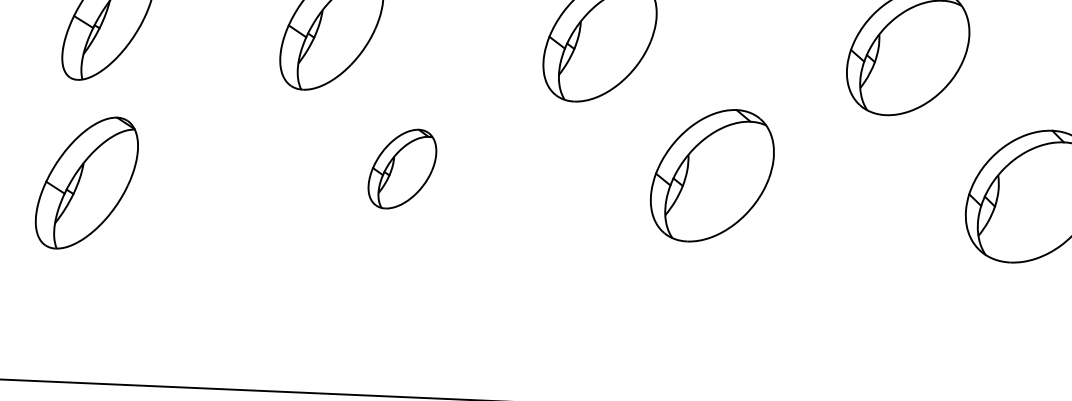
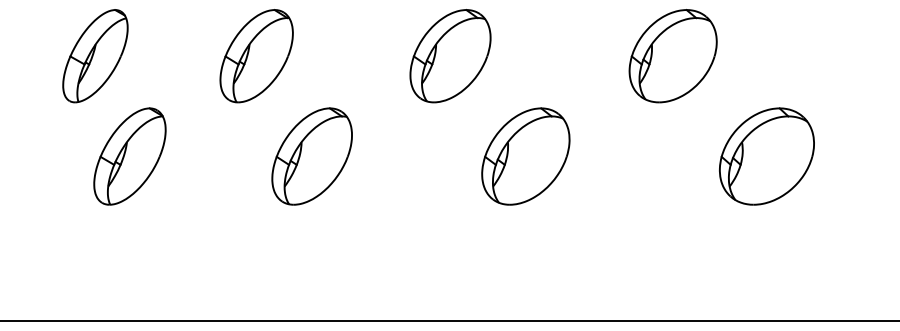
part: (401, 169) -> (311, 156), size x1.67
part: (711, 175) -> (525, 156), moved
part: (86, 183) -> (129, 156), moved

